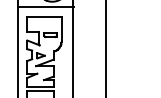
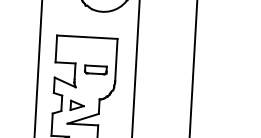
line: (45, 7) -> (89, 21), removed

